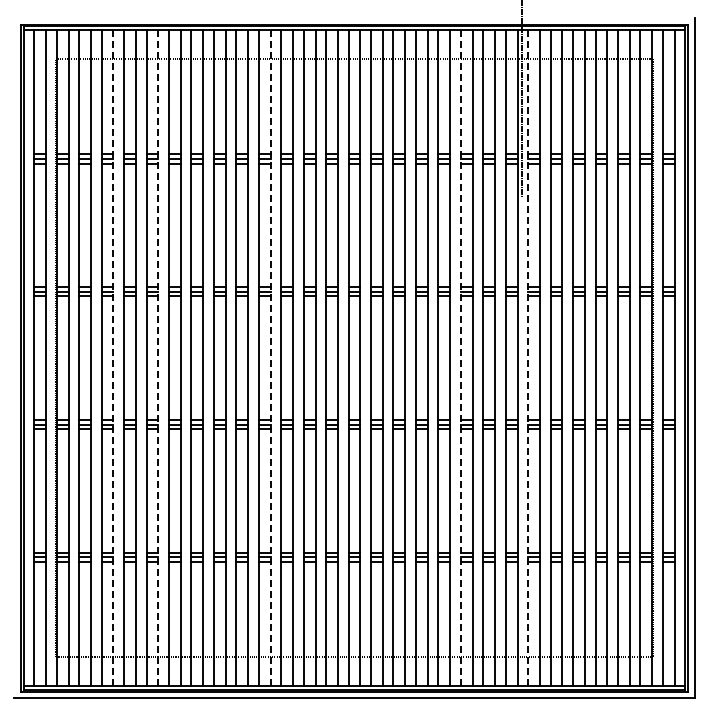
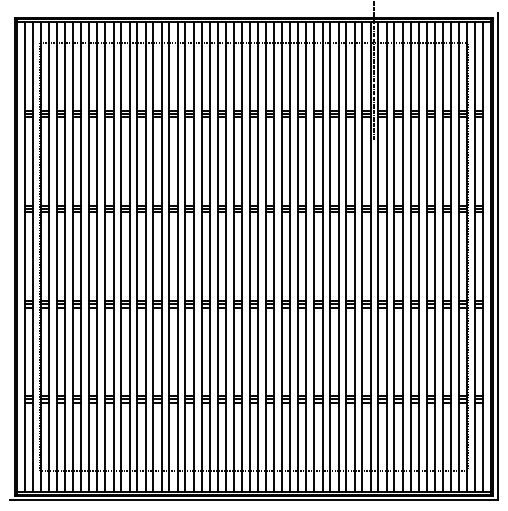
line: (528, 357) -> (378, 256), dashed -> solid
line: (113, 358) -> (81, 256), dashed -> solid
line: (158, 358) -> (113, 256), dashed -> solid
line: (270, 358) -> (193, 256), dashed -> solid
line: (460, 358) -> (329, 256), dashed -> solid

